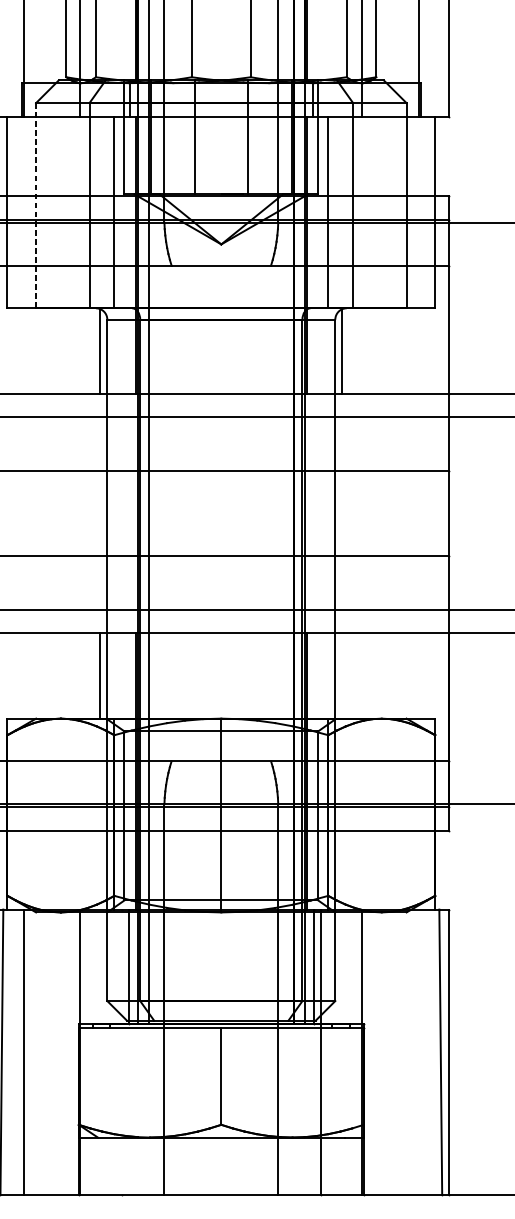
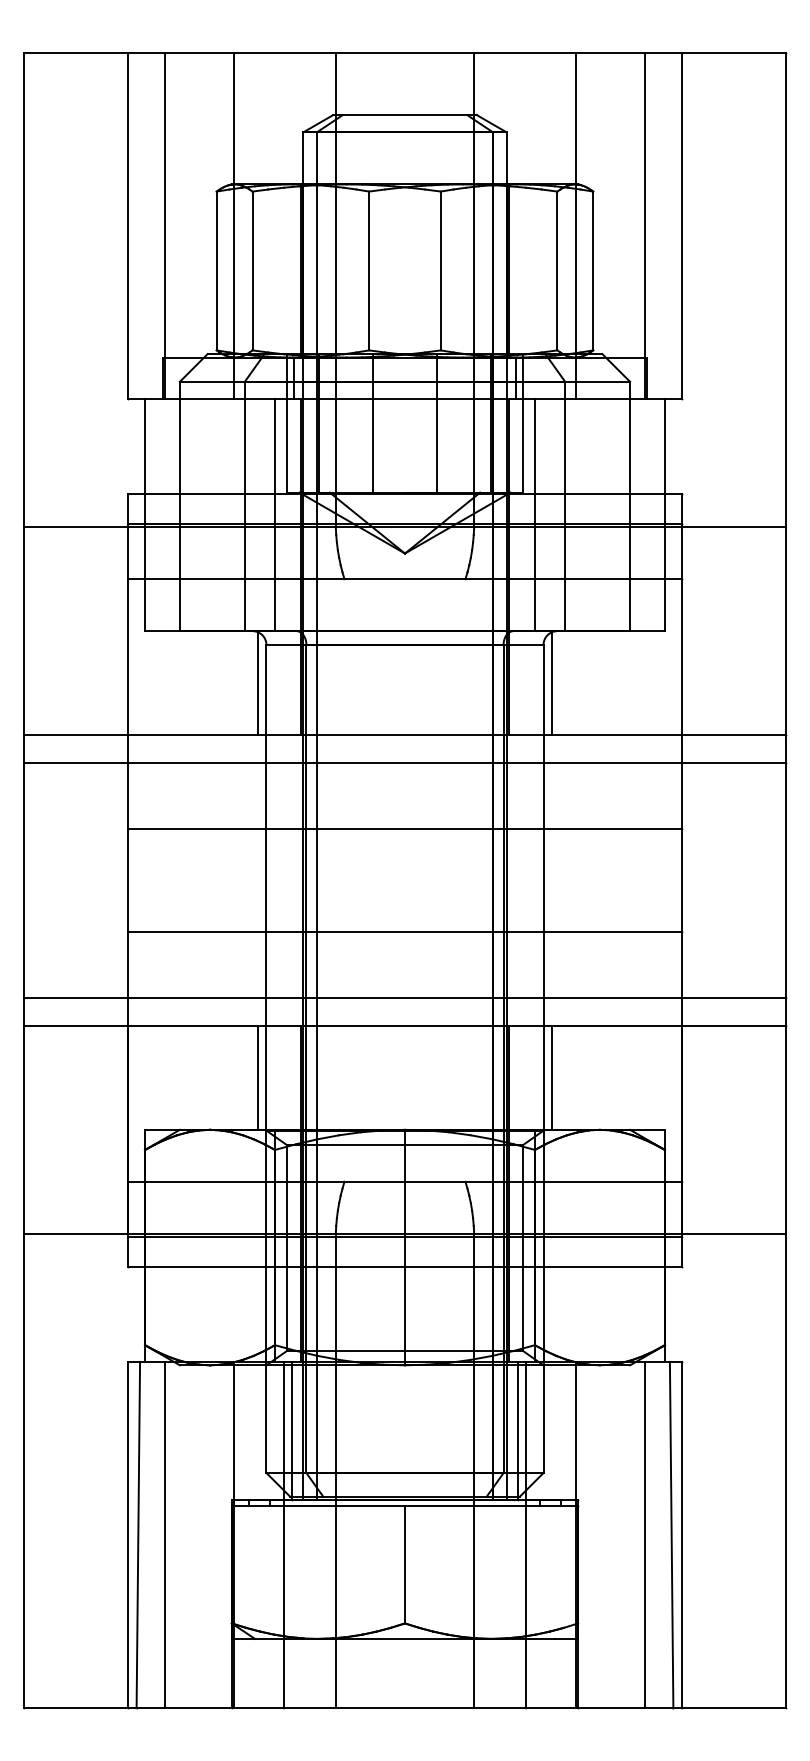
line: (35, 205) -> (179, 506), dashed -> solid
line: (342, 675) -> (552, 1077), added
line: (121, 1051) -> (283, 1534), added
line: (418, 1051) -> (644, 1534), added

